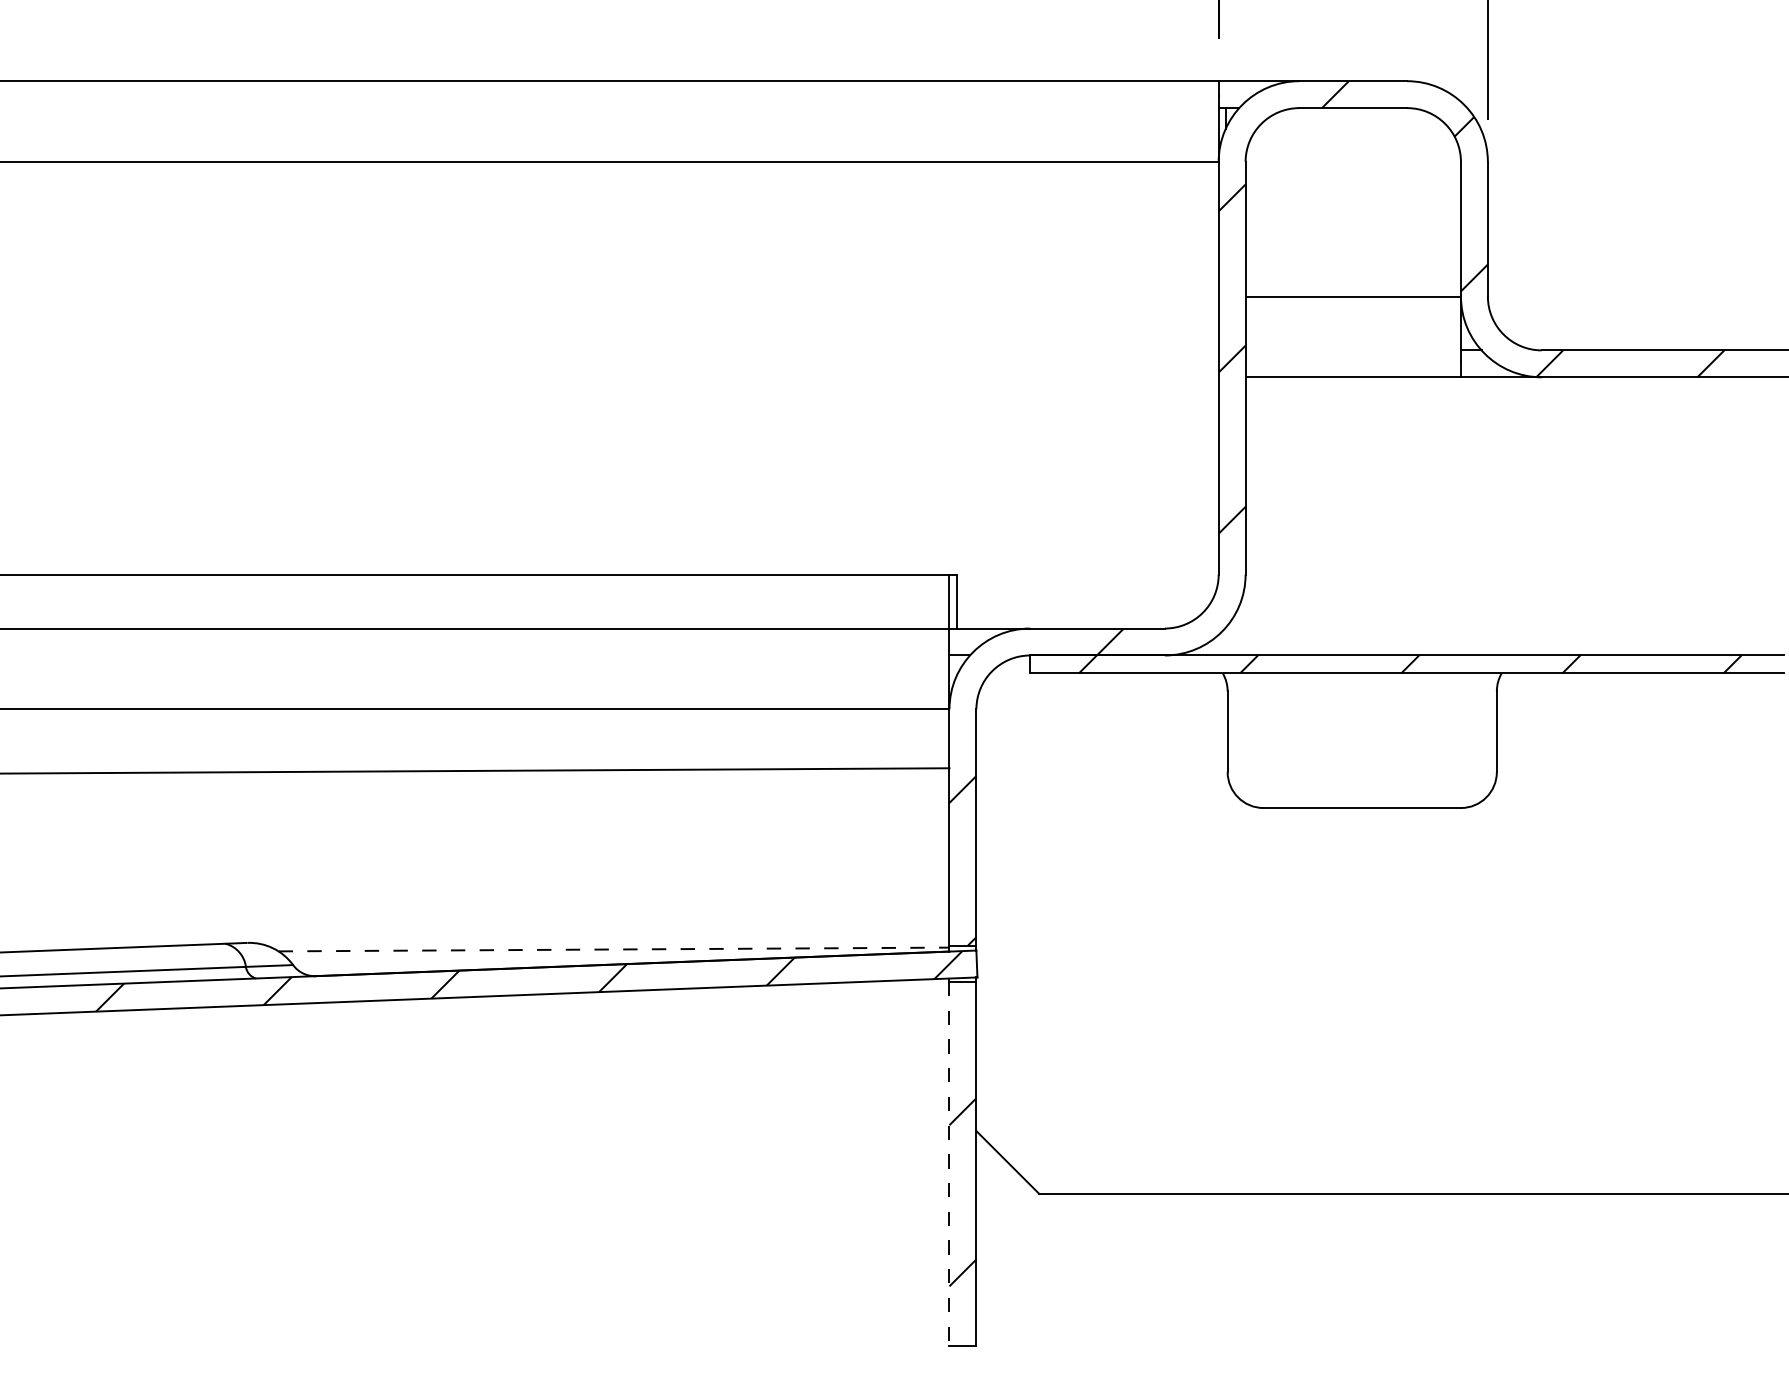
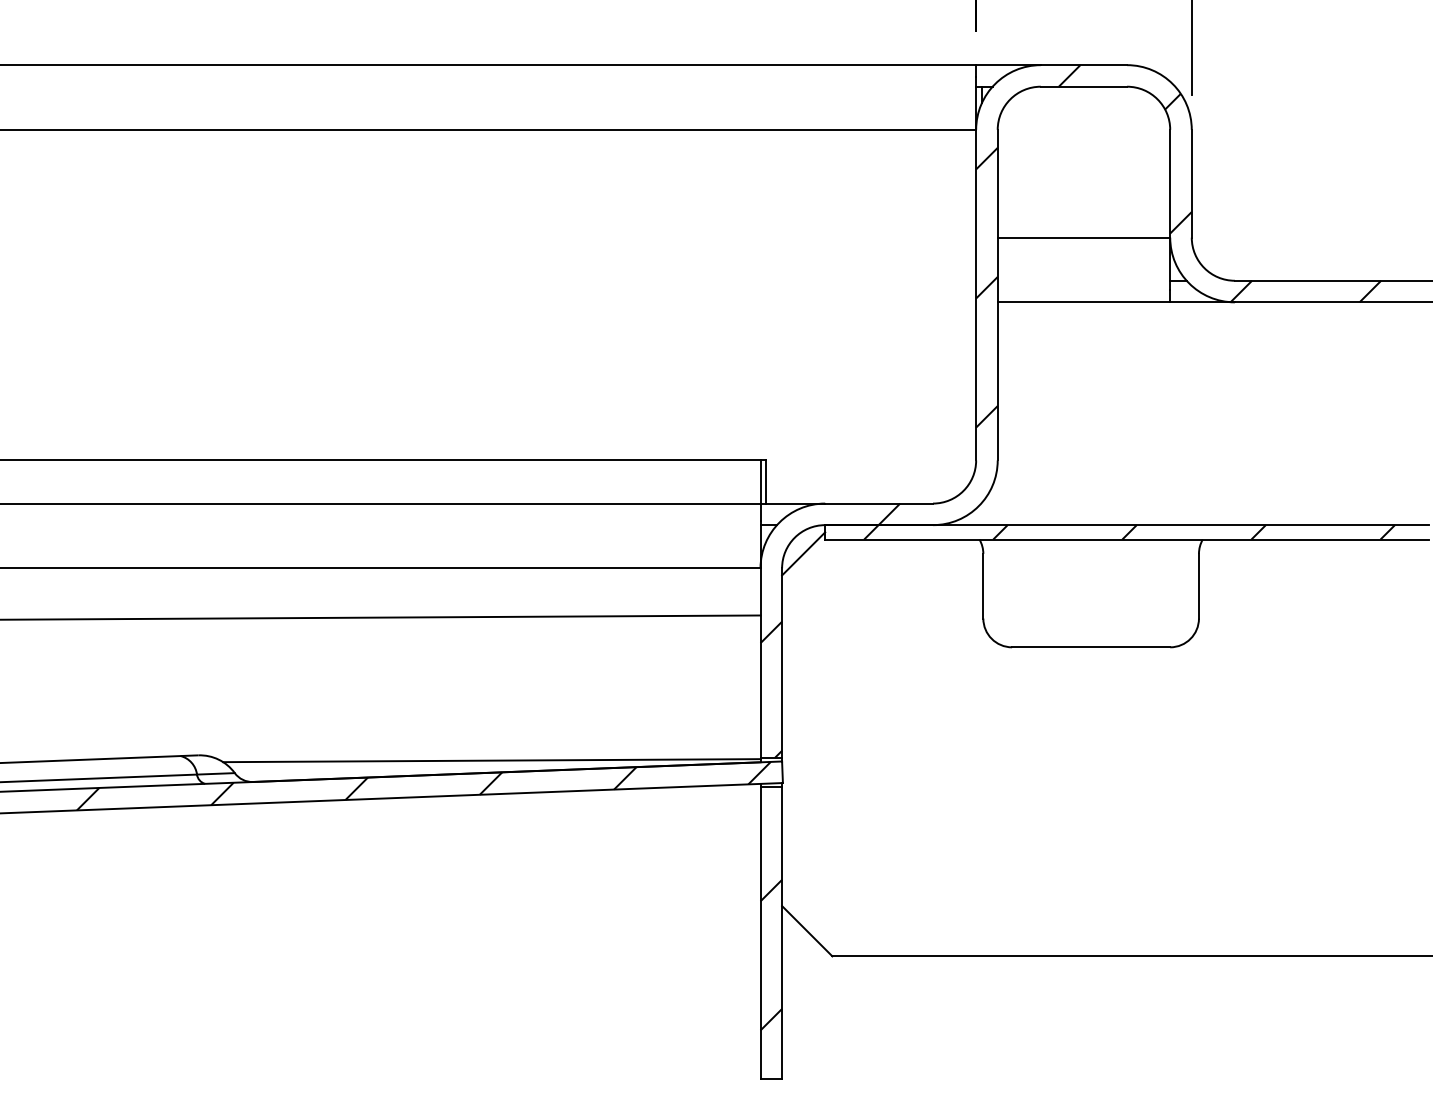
line: (1003, 690) -> (803, 553), added
line: (613, 949) -> (491, 760), dashed -> solid
line: (949, 1164) -> (760, 932), dashed -> solid

